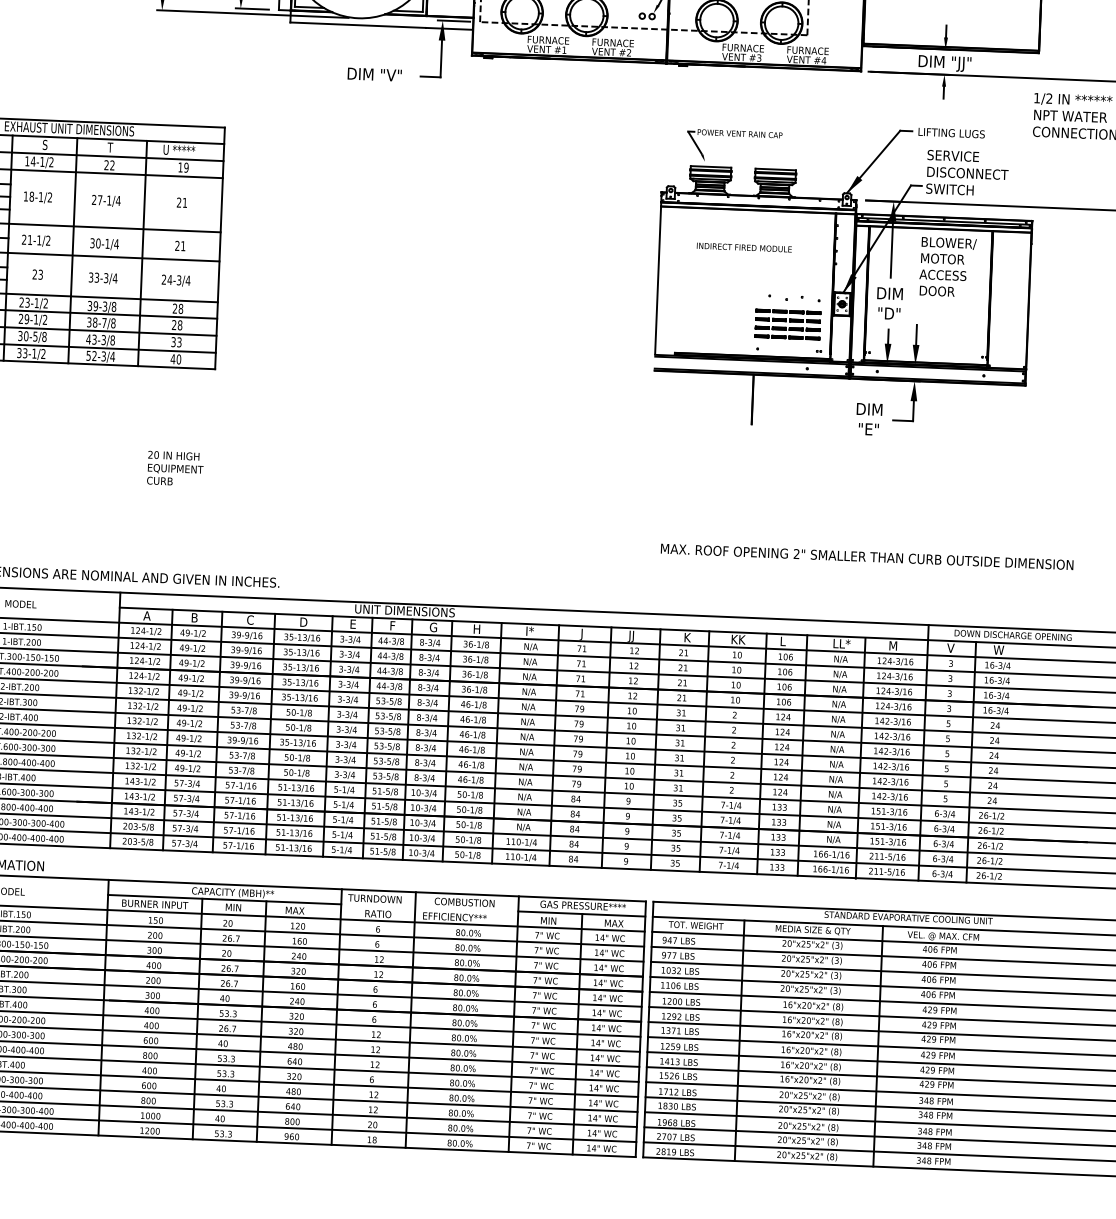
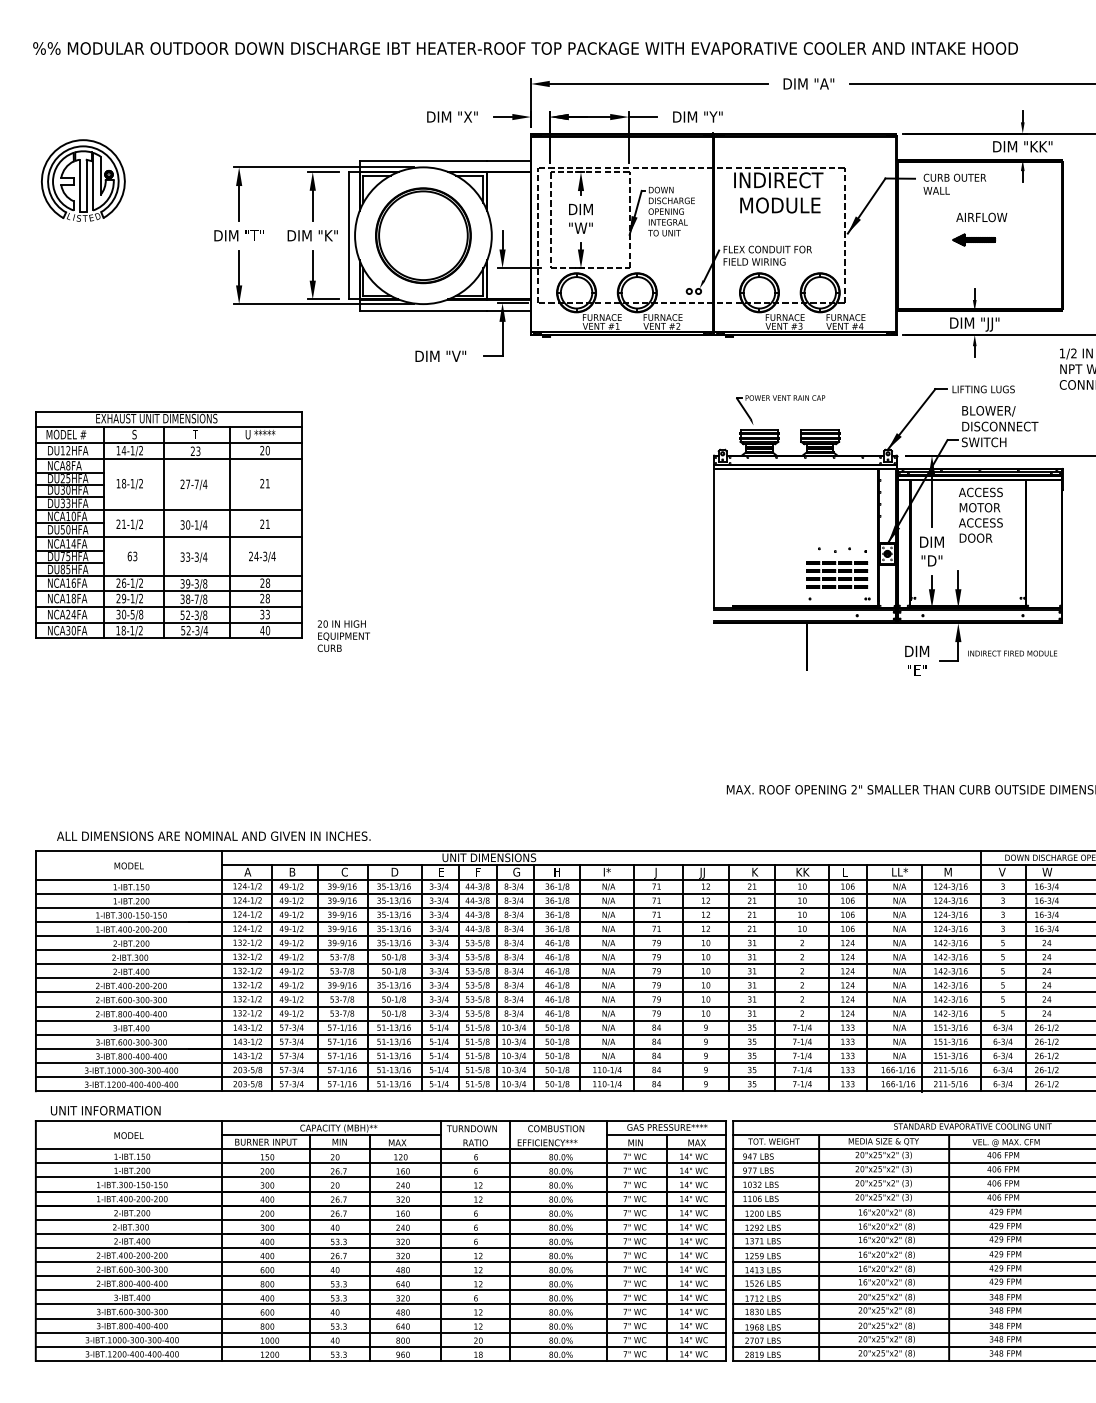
text: (955, 156) -> (988, 411), SERVICE -> BLOWER/
text: (112, 165) -> (198, 451), 22 -> 23
text: (182, 167) -> (264, 450), 19 -> 20
text: (109, 199) -> (196, 483), 27-1/4 -> 27-7/4
text: (948, 242) -> (984, 492), BLOWER/ -> ACCESS
text: (744, 247) -> (1012, 653), moved
text: (34, 274) -> (129, 556), 23 -> 63
text: (28, 302) -> (124, 582), 23-1/2 -> 26-1/2
text: (91, 339) -> (185, 615), 43-3/8 -> 52-3/8
text: (21, 353) -> (120, 630), 33-1/2 -> 18-1/2
text: (175, 468) -> (343, 635), moved

